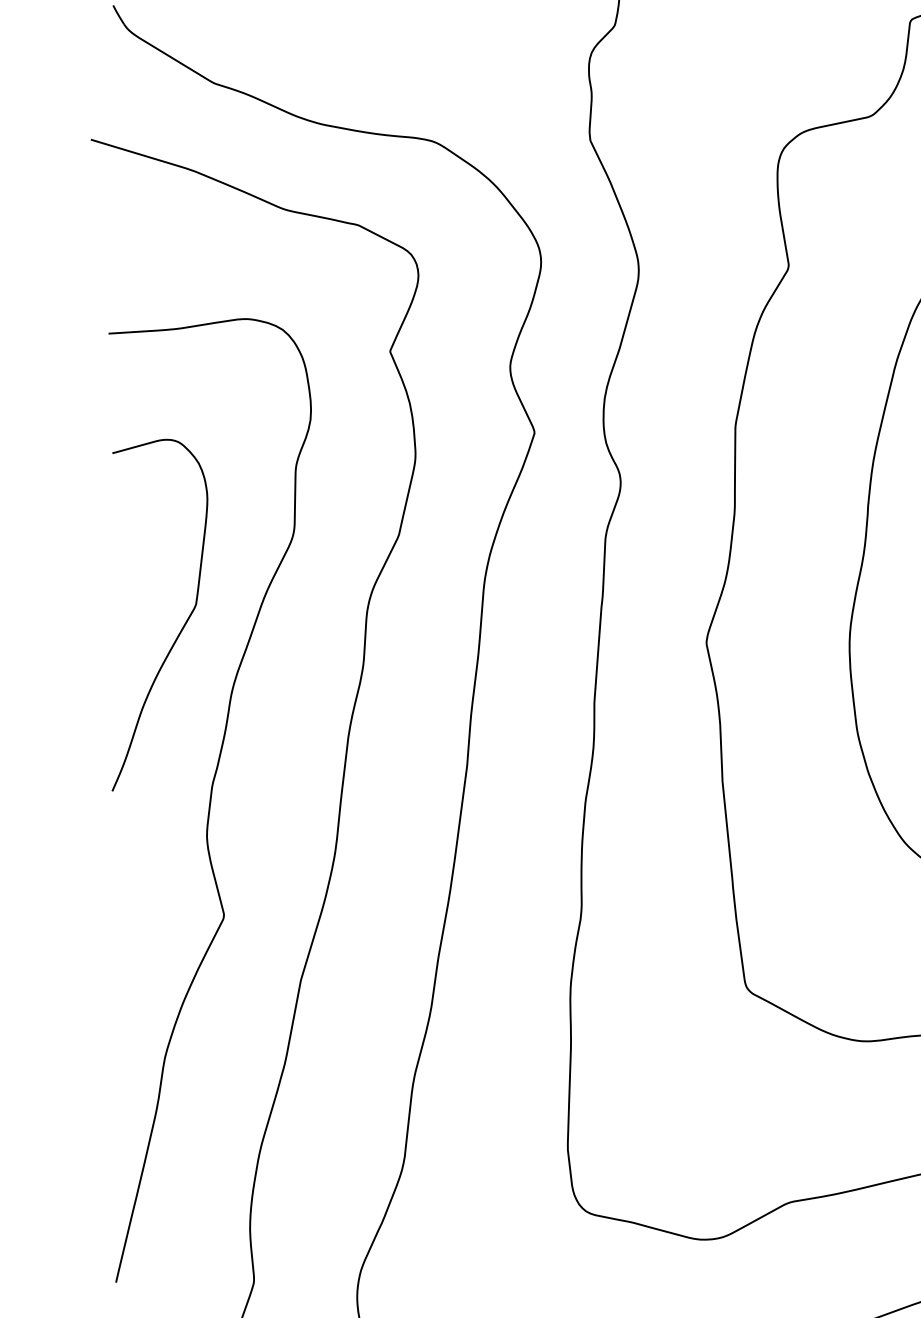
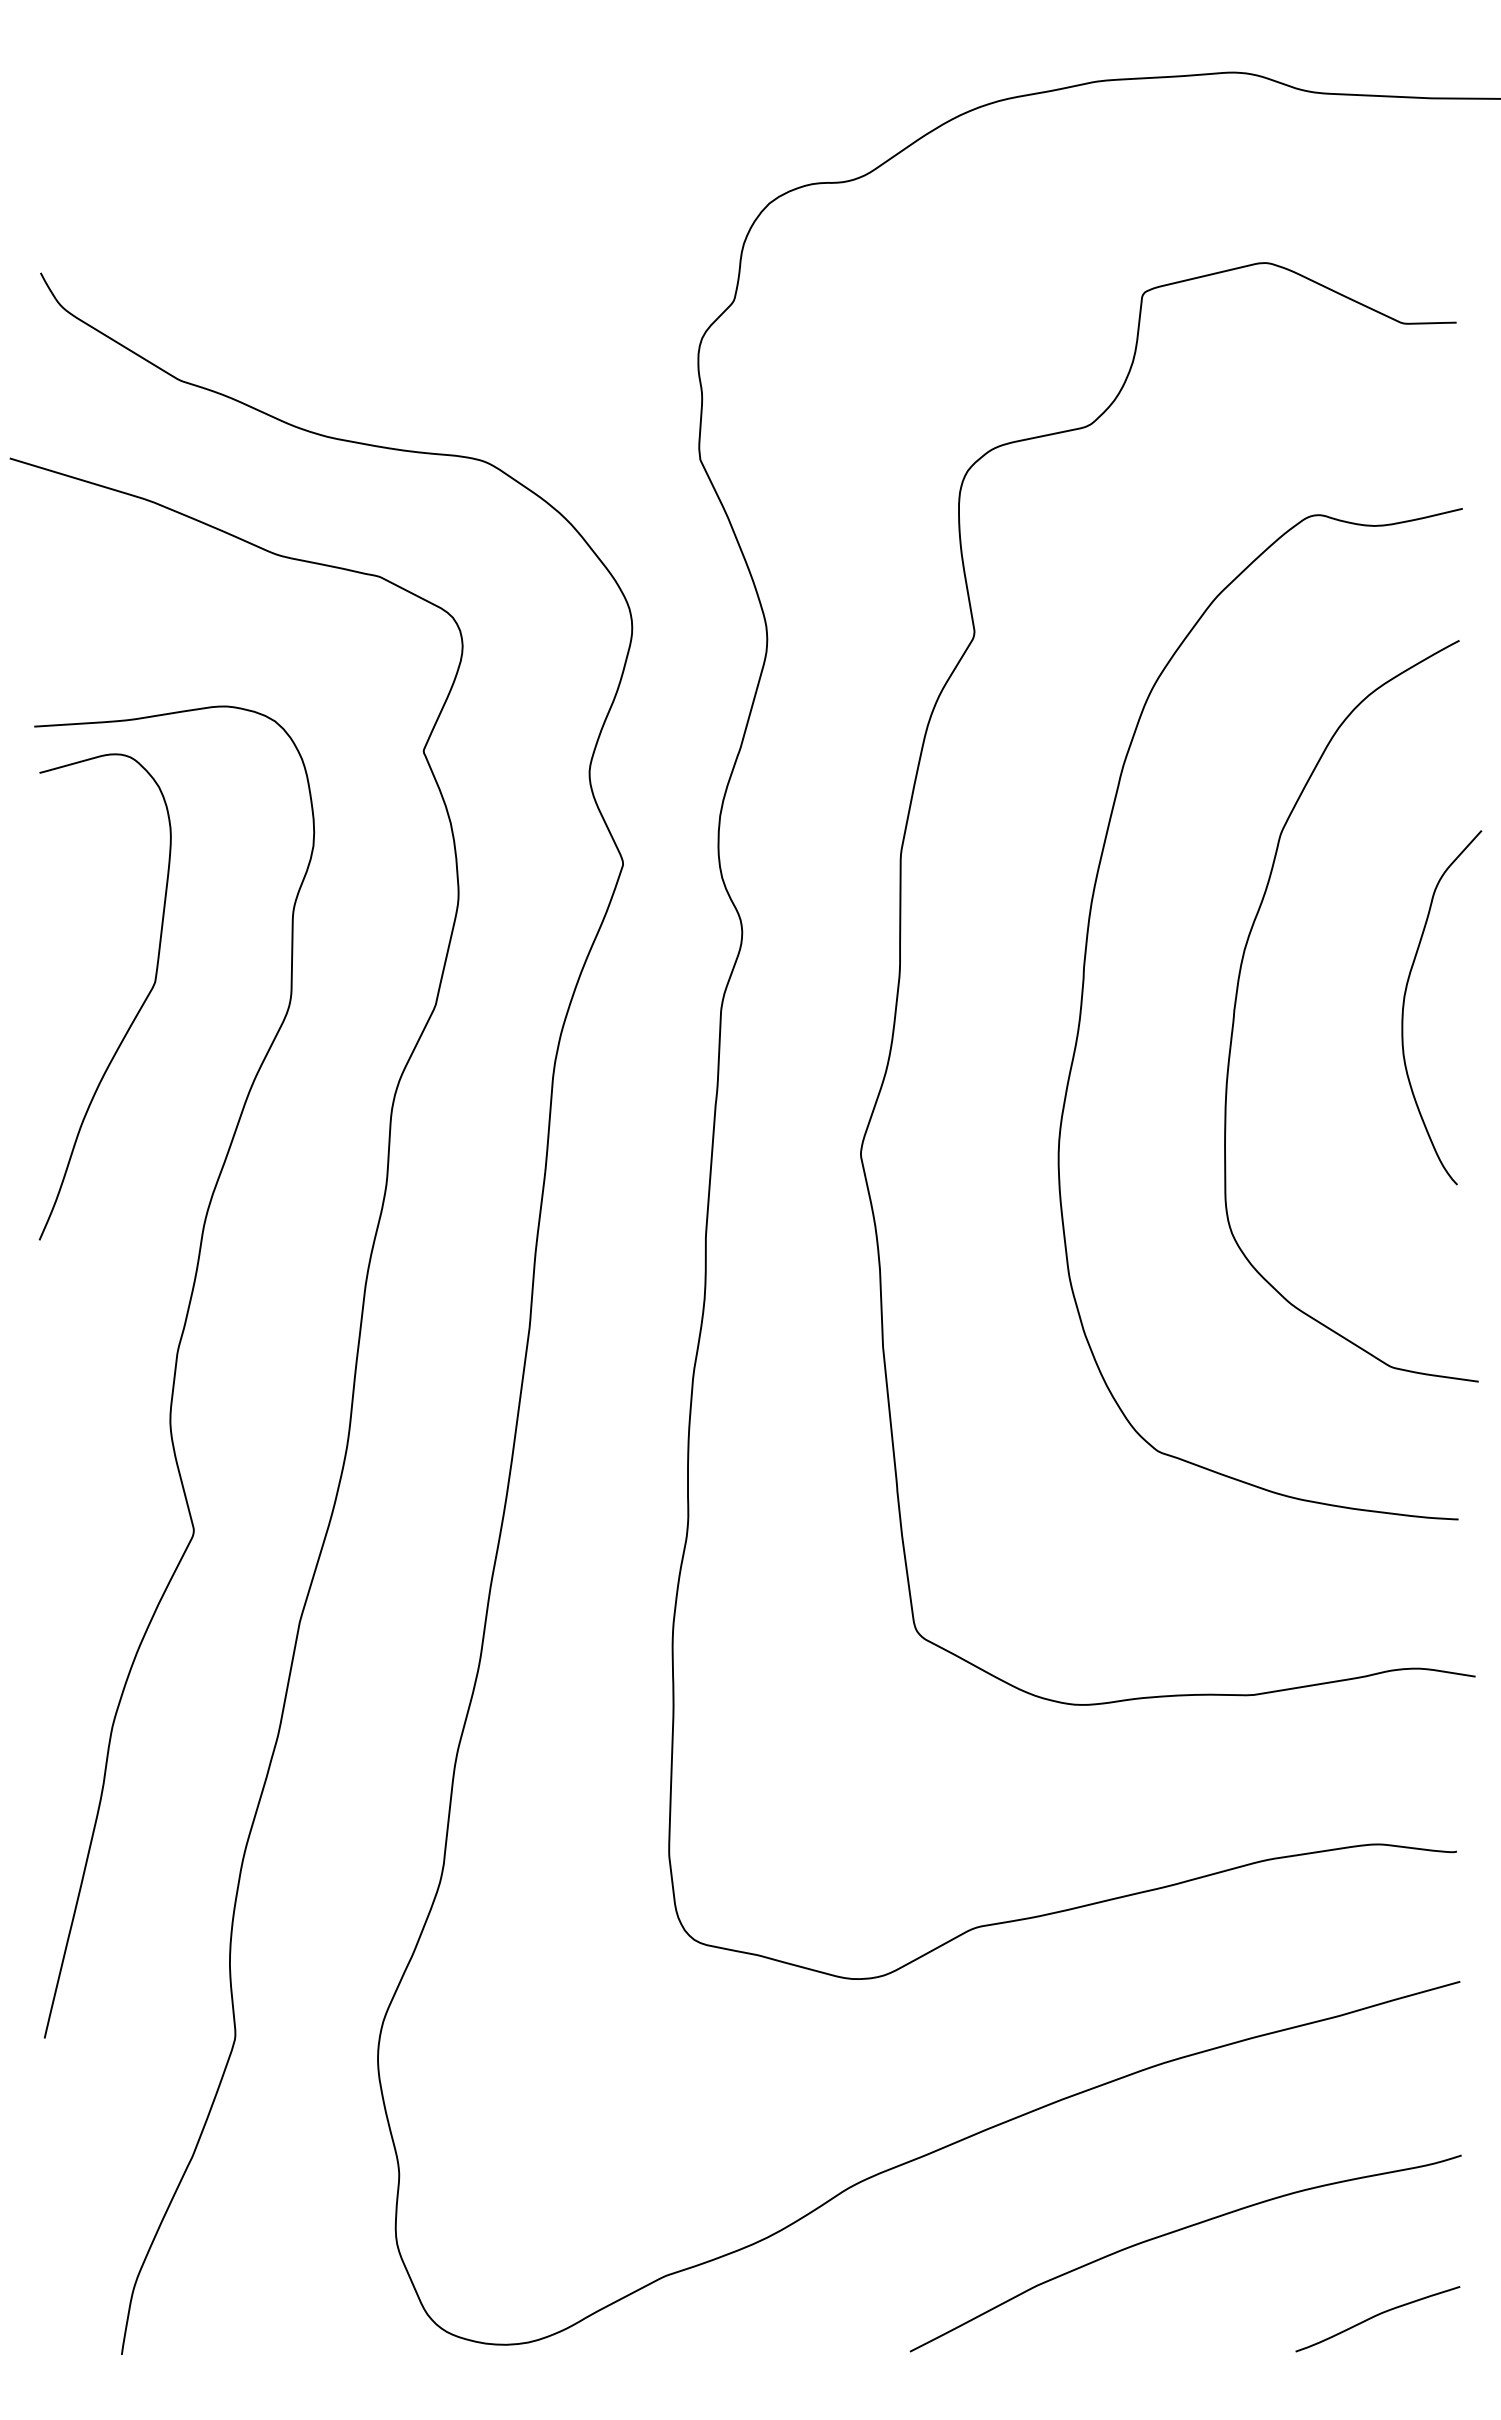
curve: (182, 627) -> (136, 1013), moved

